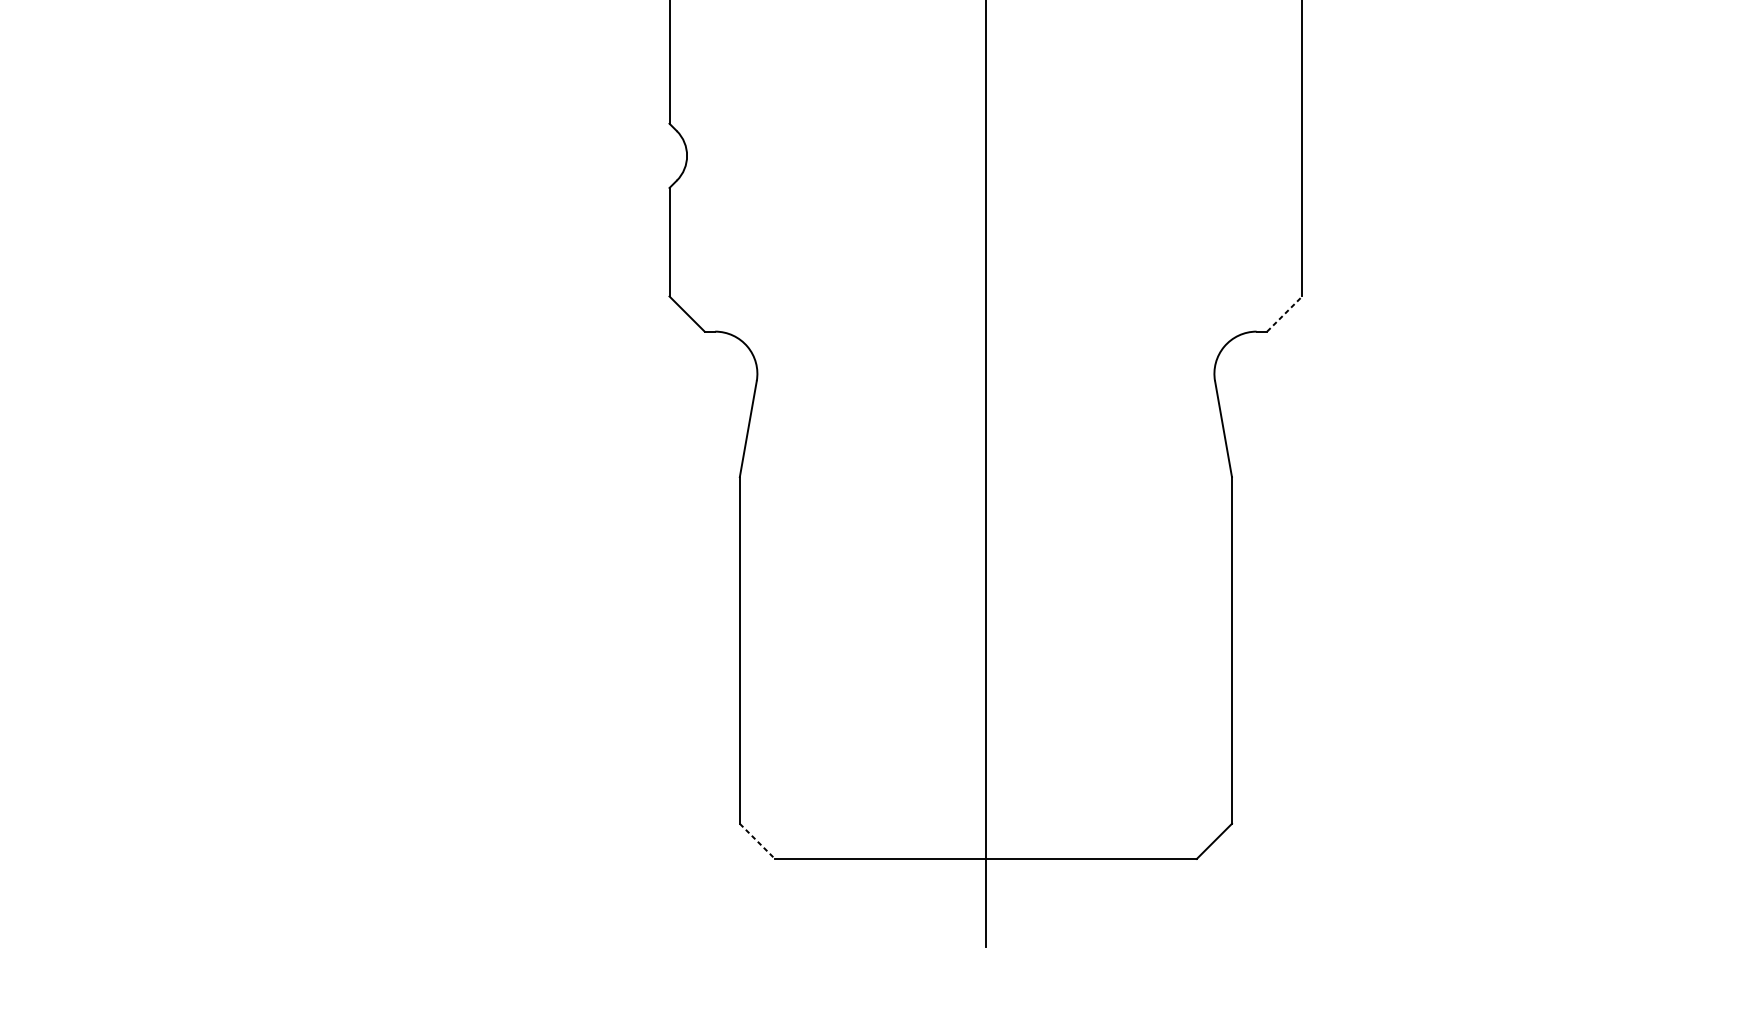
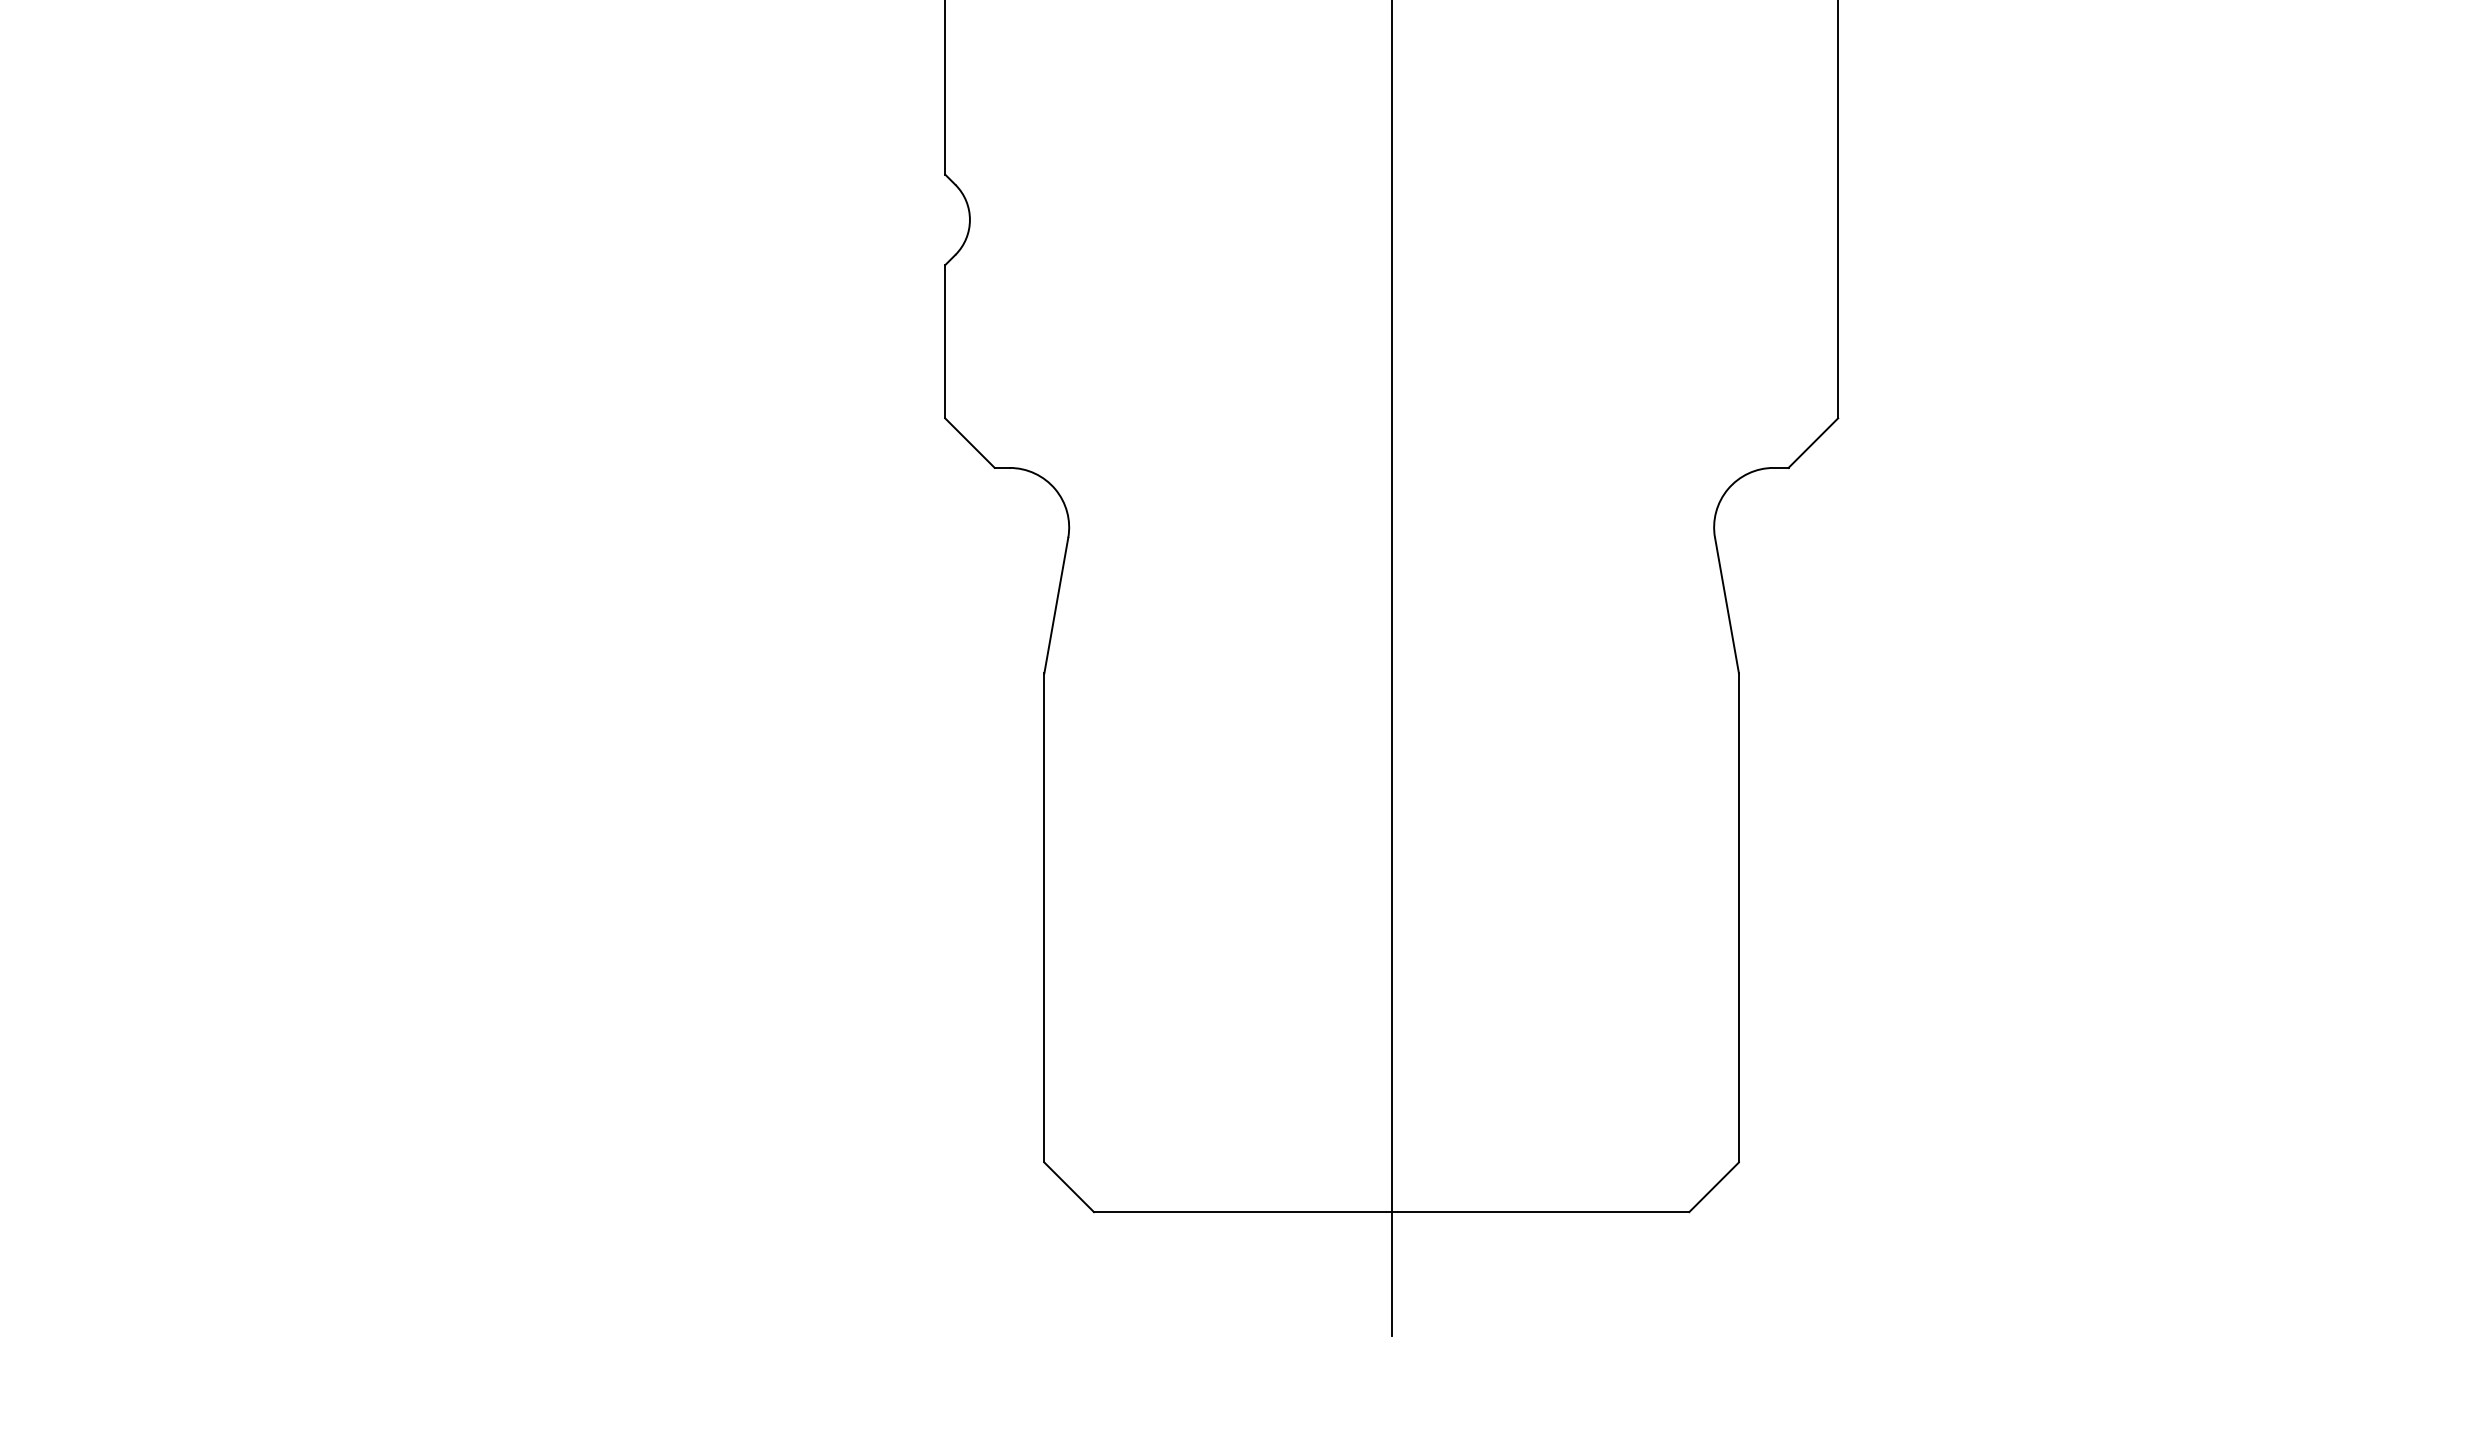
line: (1284, 313) -> (1813, 442), dashed -> solid
line: (757, 841) -> (1069, 1187), dashed -> solid

